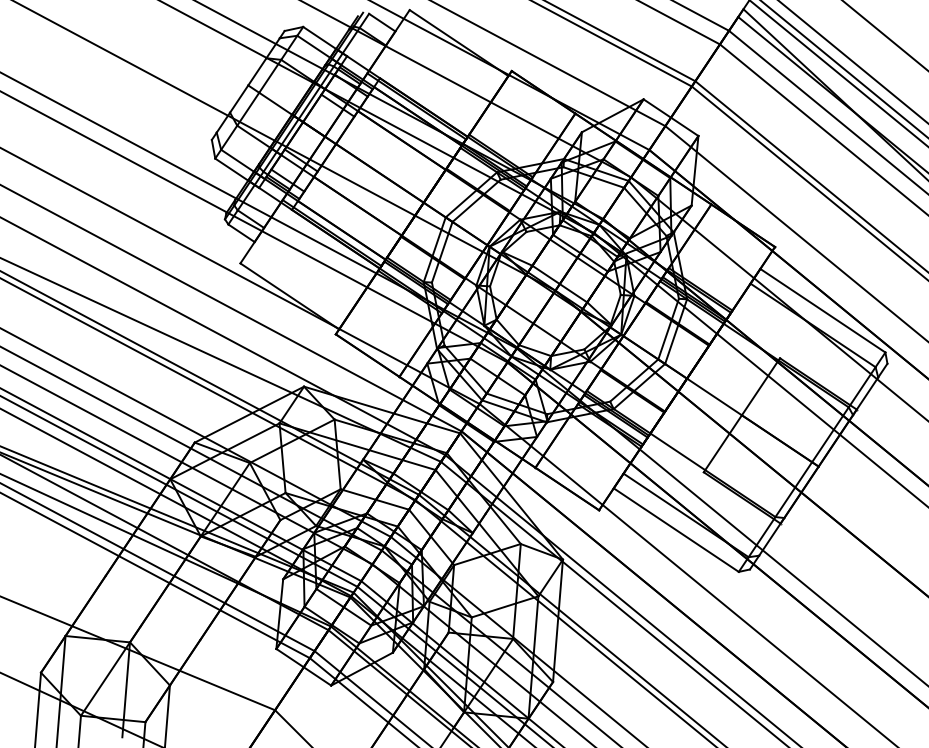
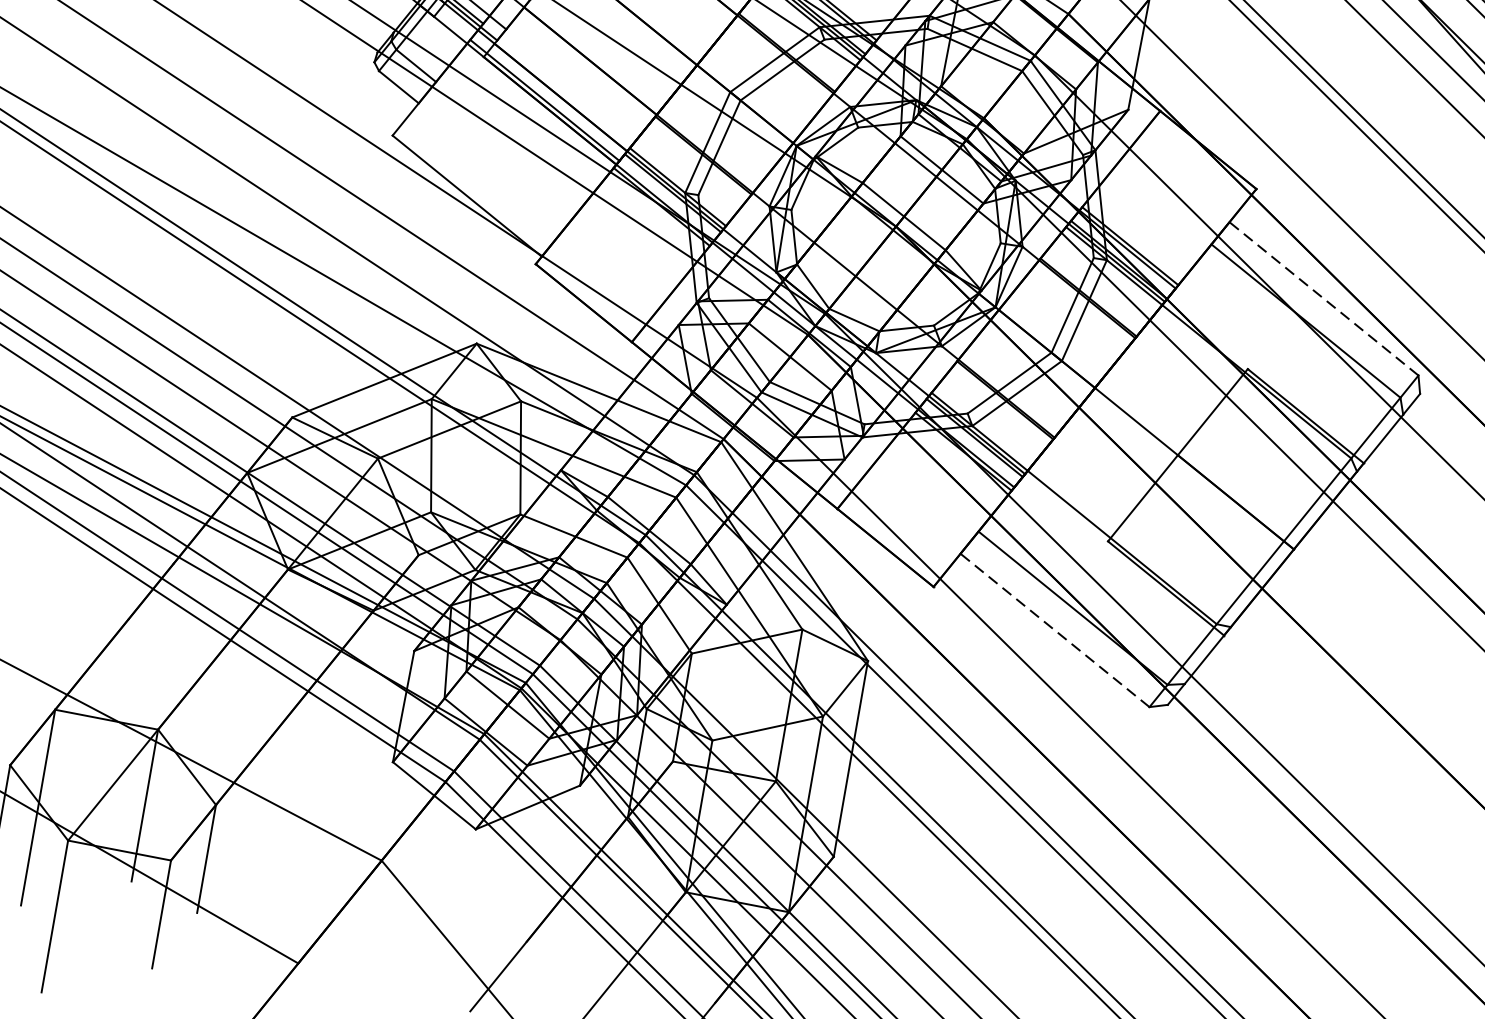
line: (822, 310) -> (1323, 298), solid -> dashed
line: (675, 529) -> (1053, 629), solid -> dashed

